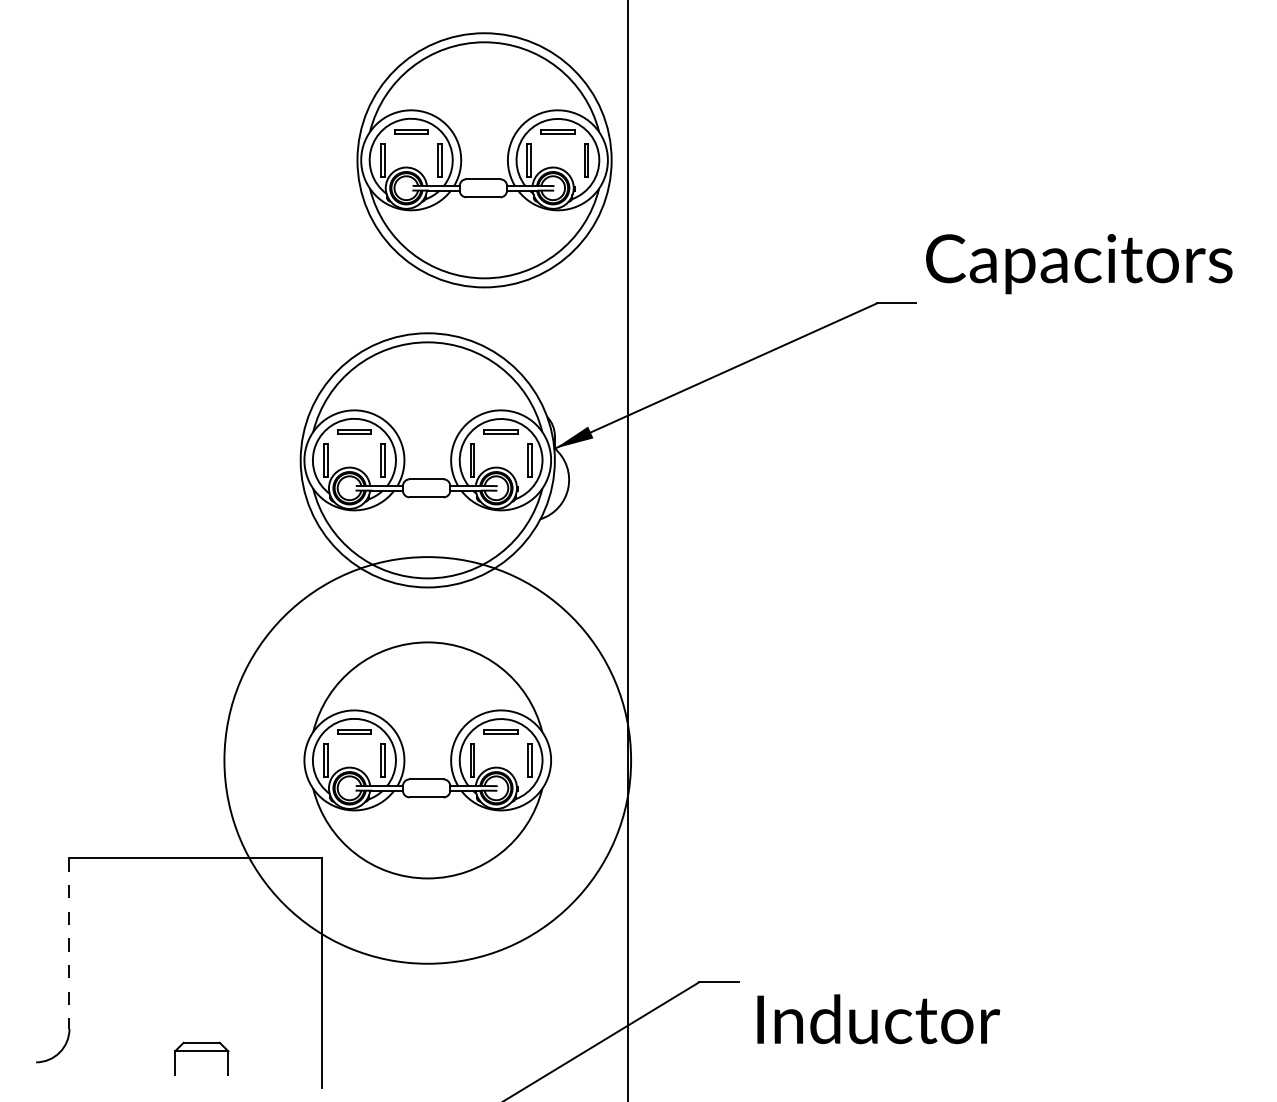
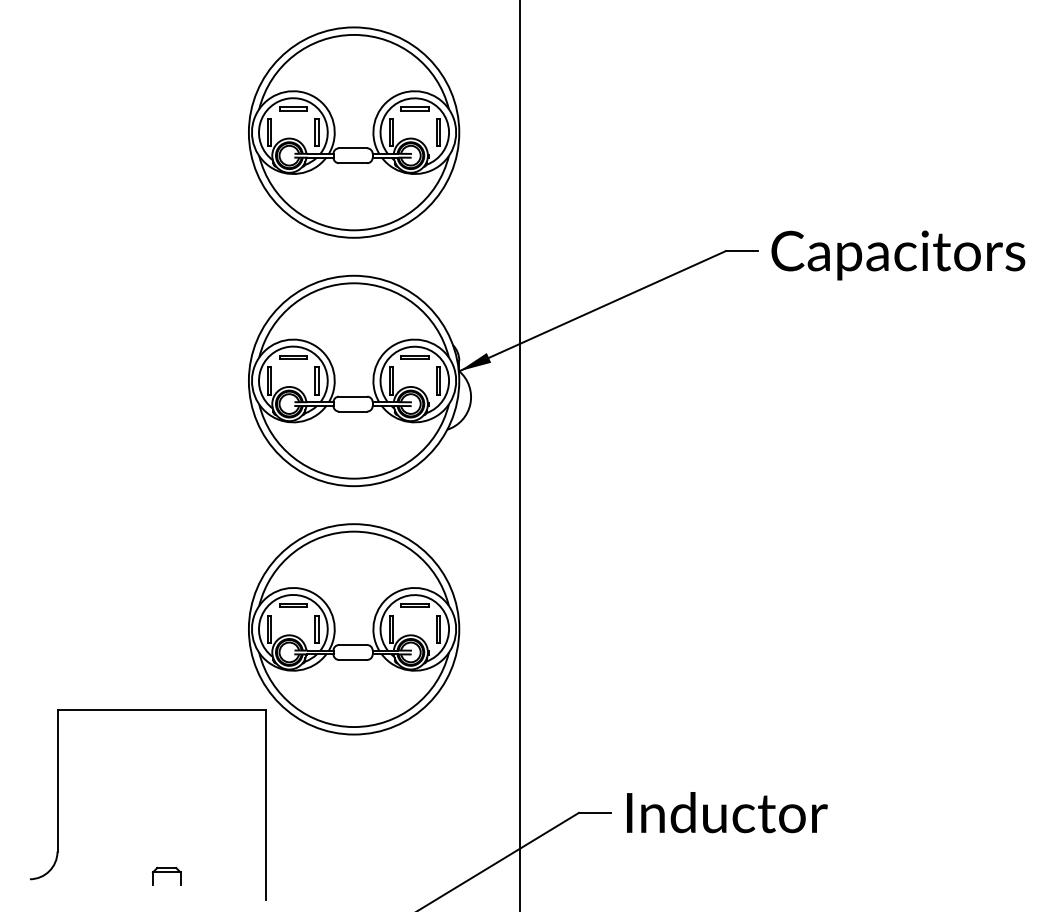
part: (485, 160) -> (354, 132), moved
text: (1079, 264) -> (898, 255), moved
circle: (427, 760) -> (353, 629), size x0.62
line: (69, 944) -> (57, 781), dashed -> solid
text: (878, 1019) -> (727, 812), moved
part: (201, 1057) -> (166, 875), size x0.62

